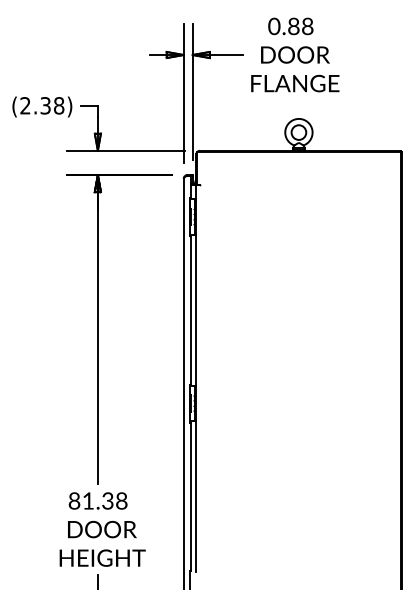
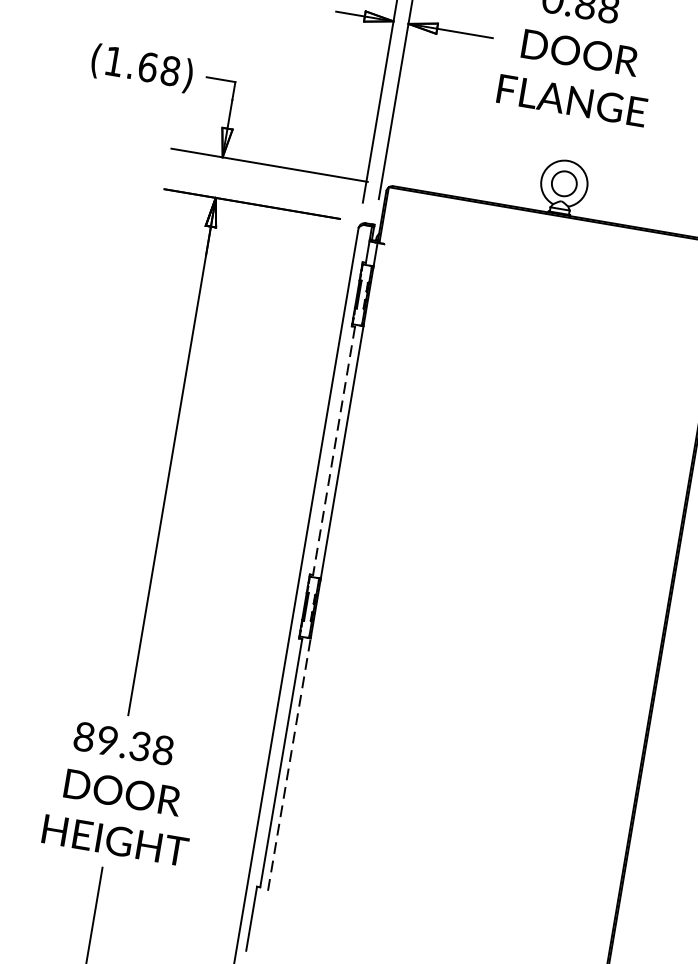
text: (35, 105) -> (131, 63), (2.38) -> (1.68)
line: (191, 310) -> (334, 451), solid -> dashed
line: (196, 496) -> (289, 763), solid -> dashed
text: (87, 500) -> (106, 739), 81.38 -> 89.38

